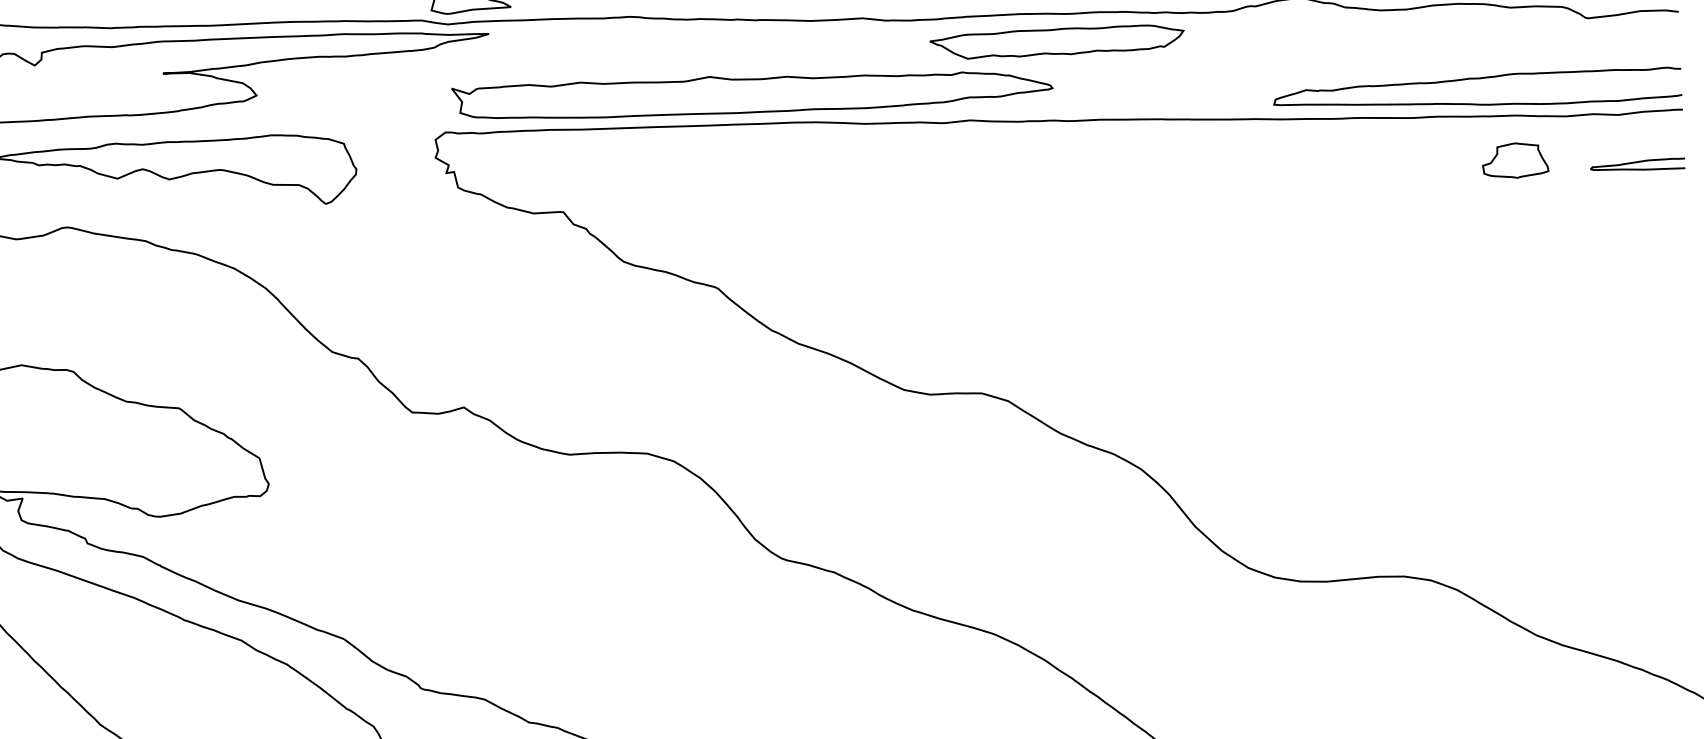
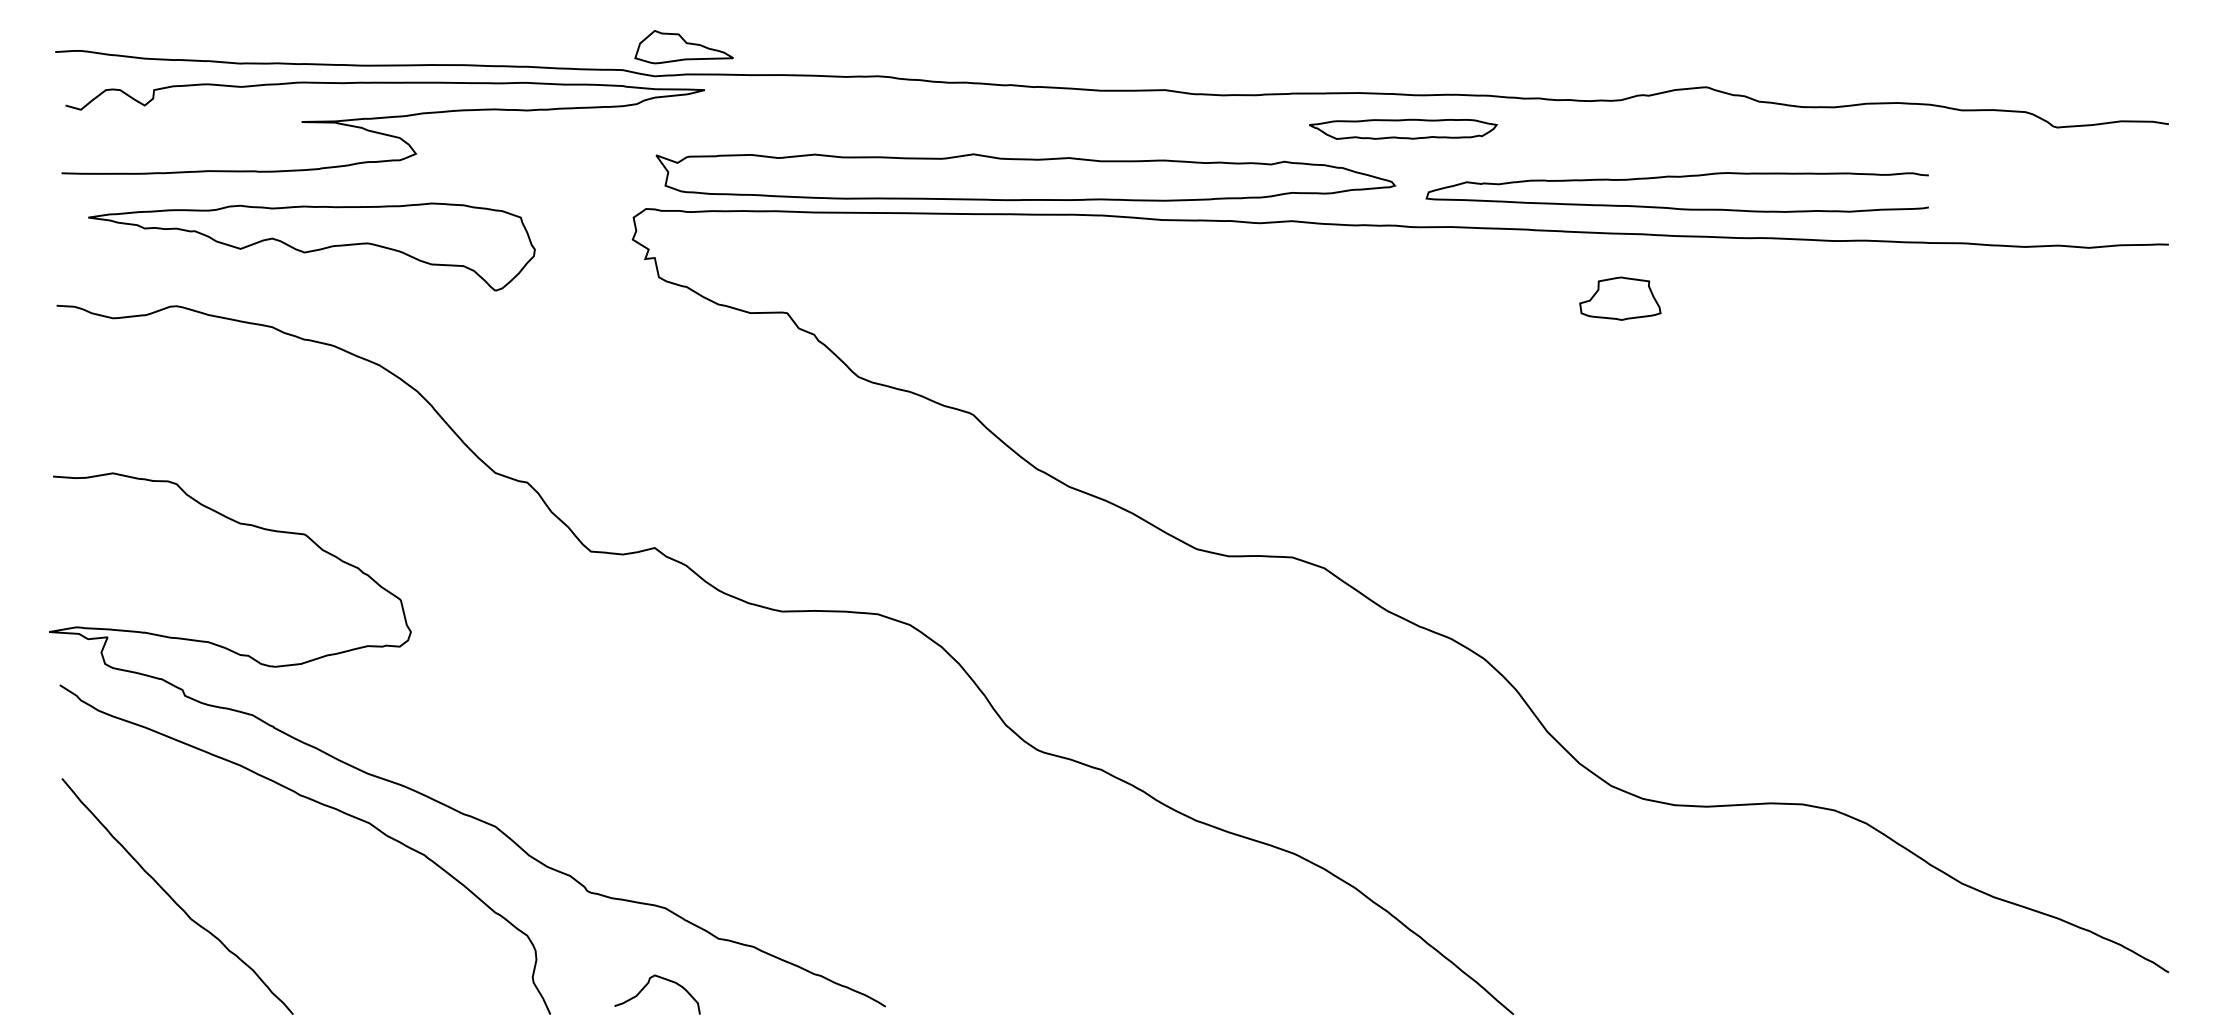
part: (1057, 42) -> (1403, 129), size x0.6
curve: (1476, 79) -> (1676, 177), moved
part: (1515, 160) -> (1620, 298), moved
curve: (1636, 162) -> (2109, 307), removed

